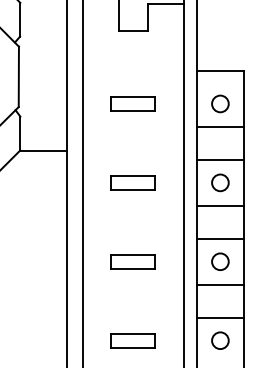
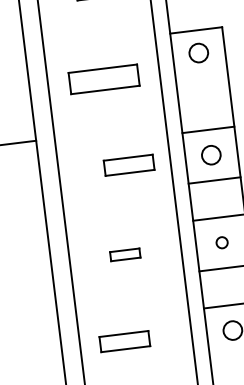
part: (132, 103) -> (102, 79), size x1.4
circle: (220, 103) -> (198, 52), moved
line: (220, 126) -> (203, 92), removed
part: (132, 182) -> (128, 165), moved
part: (132, 261) -> (124, 254), size x0.6
circle: (220, 261) -> (222, 242), size x0.6
part: (132, 340) -> (123, 341), moved

